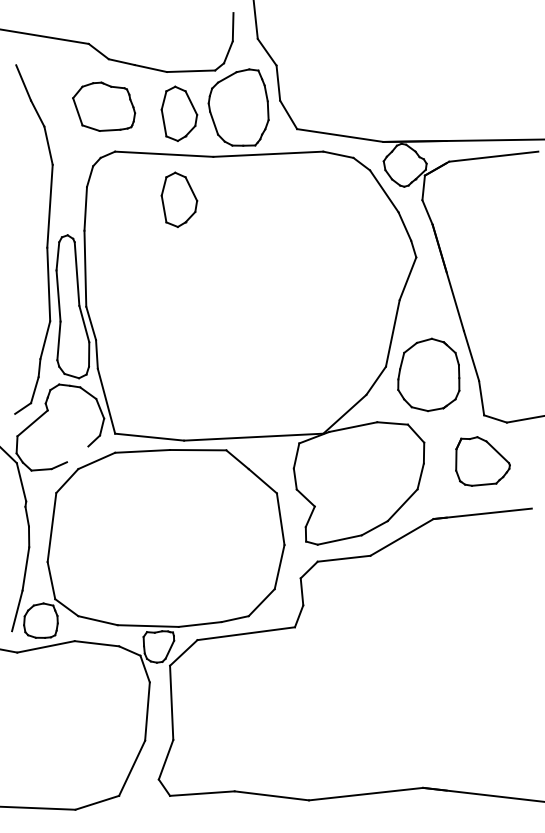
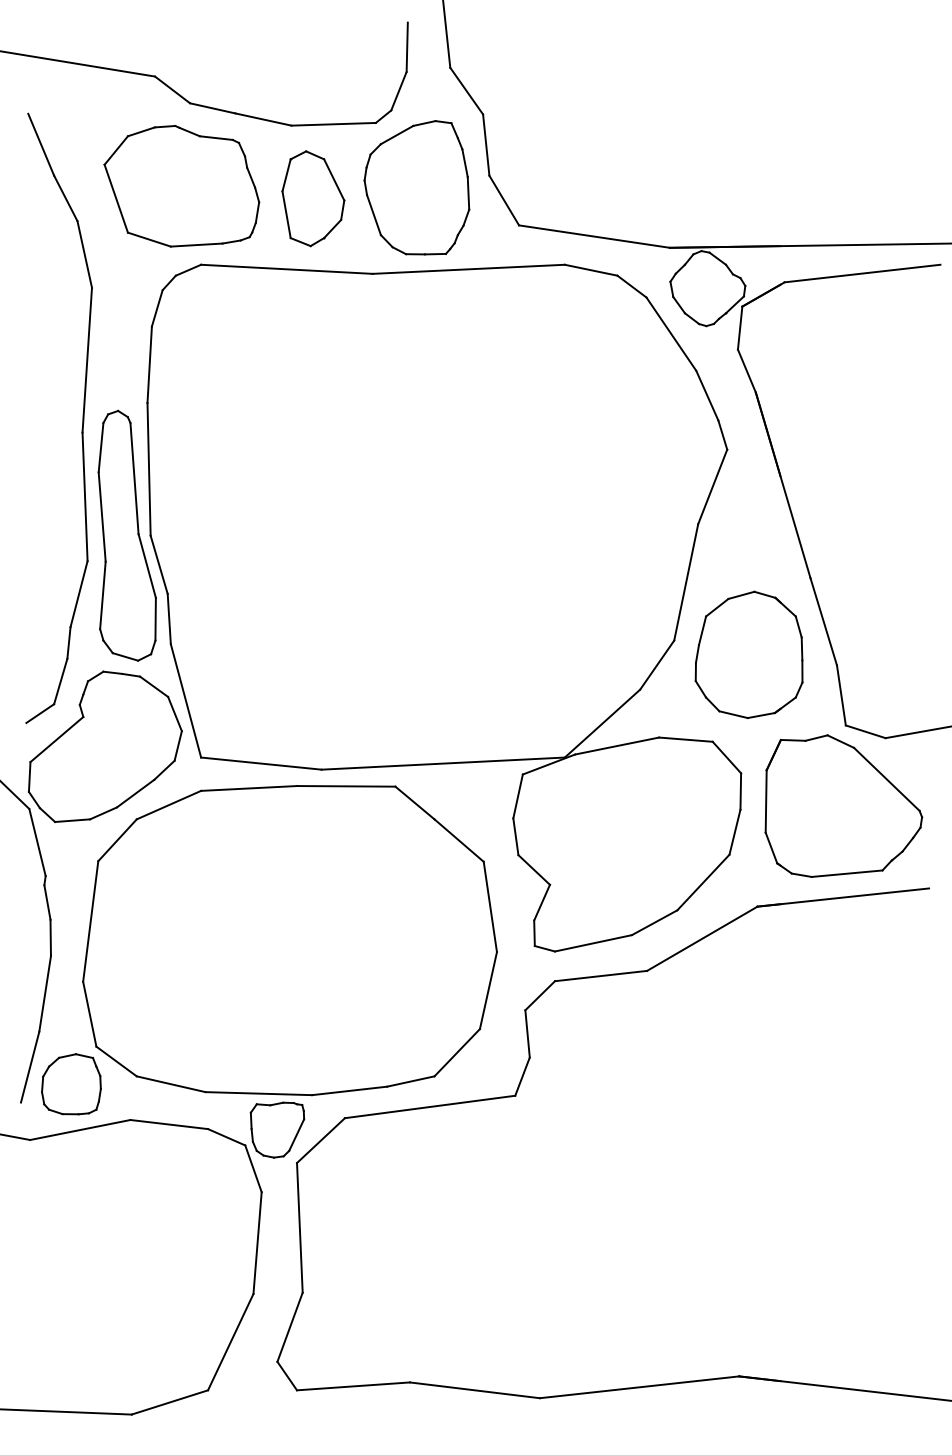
part: (103, 106) -> (180, 185), size x1.43
part: (179, 199) -> (313, 348), removed
line: (77, 454) -> (135, 793), added
part: (482, 461) -> (842, 806), size x1.67

